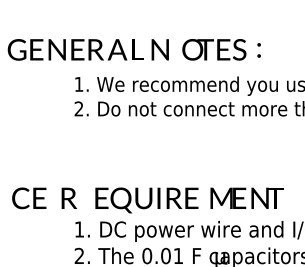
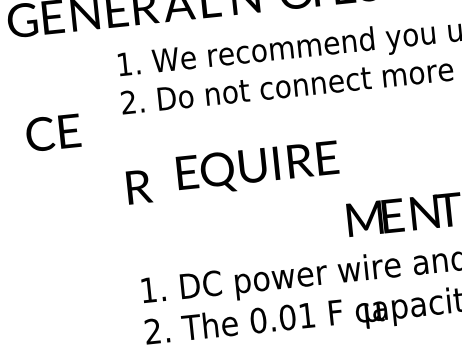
text: (69, 197) -> (139, 185), moved
text: (29, 198) -> (53, 133), moved
text: (146, 200) -> (257, 168), moved

